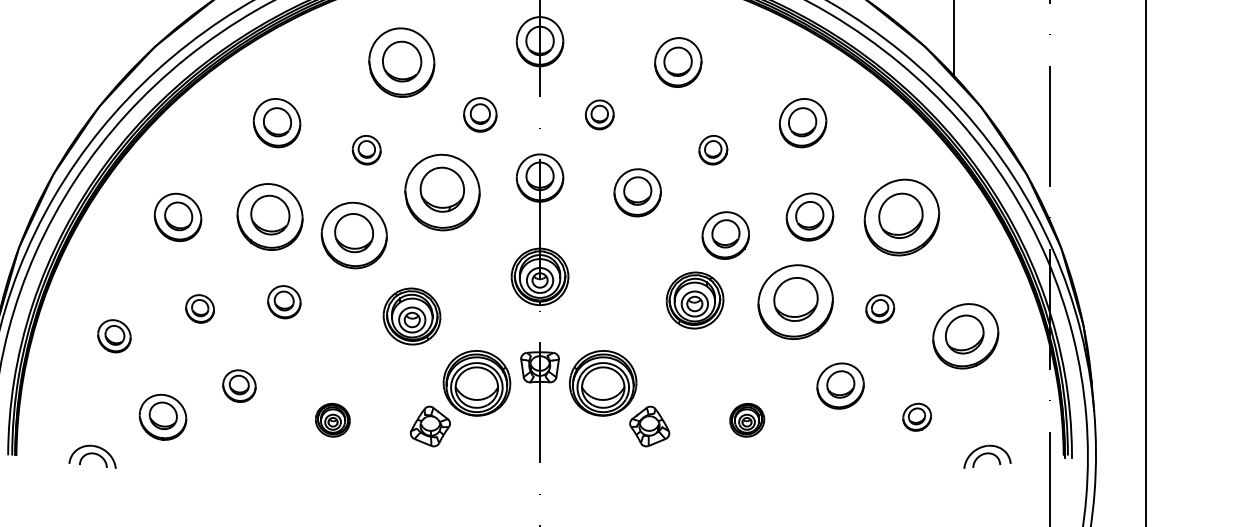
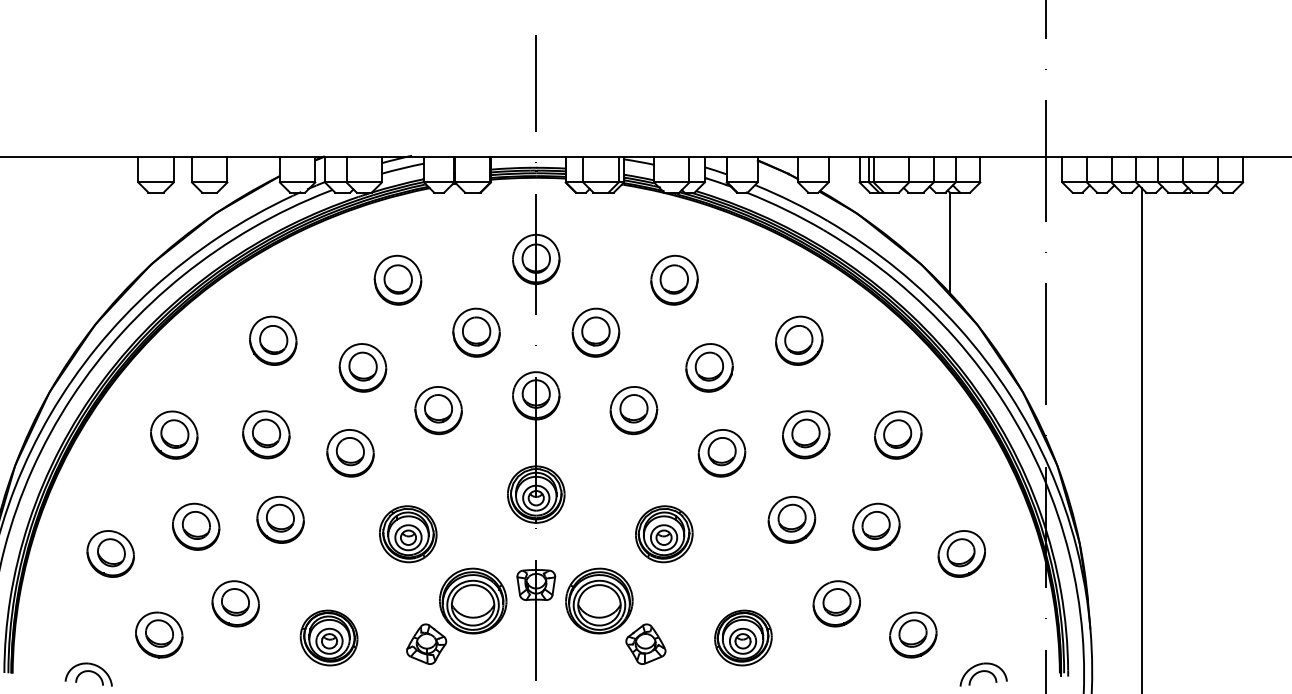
part: (401, 61) -> (397, 279), size x0.71
part: (480, 114) -> (476, 332), size x1.43
part: (599, 114) -> (595, 332), size x1.67
part: (366, 149) -> (362, 367), size x1.67
part: (713, 149) -> (709, 367), size x1.67
part: (442, 192) -> (438, 410), size x0.62
part: (270, 216) -> (266, 434), size x0.71
part: (902, 216) -> (898, 434), size x0.62
part: (354, 235) -> (350, 453), size x0.71
part: (695, 300) -> (664, 534), moved
part: (284, 301) -> (280, 519), size x1.43
part: (795, 301) -> (791, 519), size x0.62
part: (200, 308) -> (196, 526), size x1.67
part: (880, 308) -> (876, 526), size x1.67
part: (114, 335) -> (110, 553), size x1.43
part: (965, 335) -> (961, 553), size x0.71
part: (239, 385) -> (235, 603), size x1.43
part: (917, 416) -> (913, 634), size x1.67
part: (332, 419) -> (328, 637), size x1.67
part: (747, 419) -> (743, 637), size x1.67

